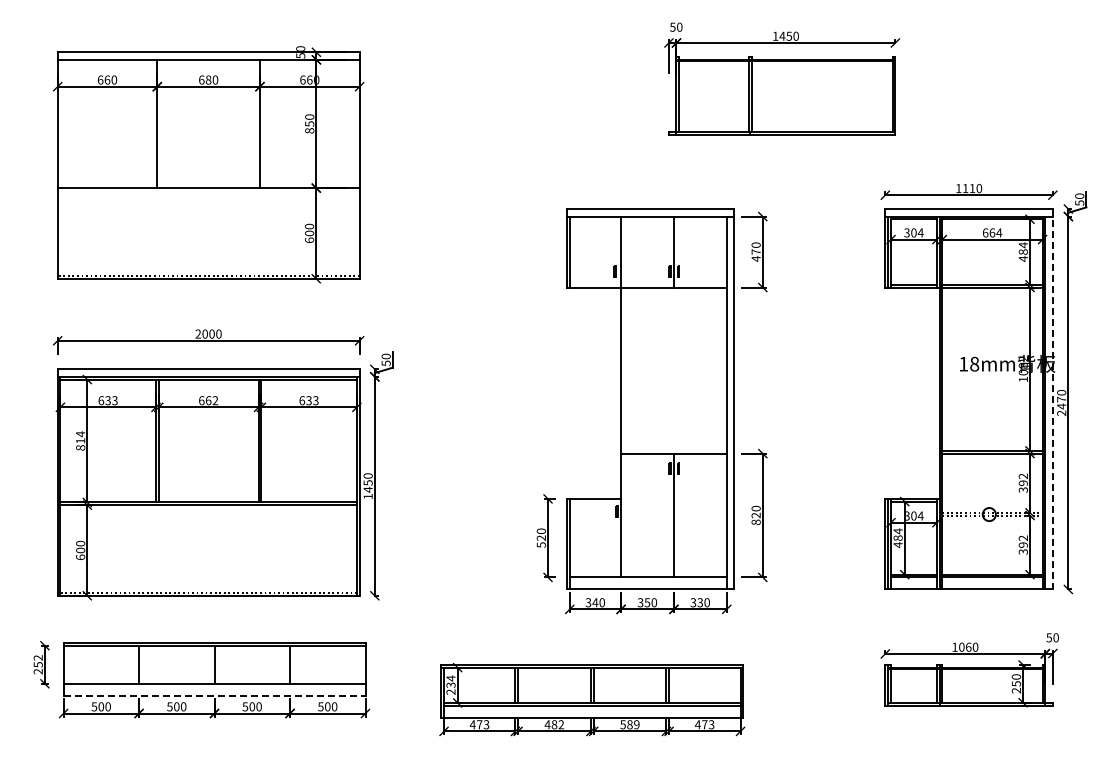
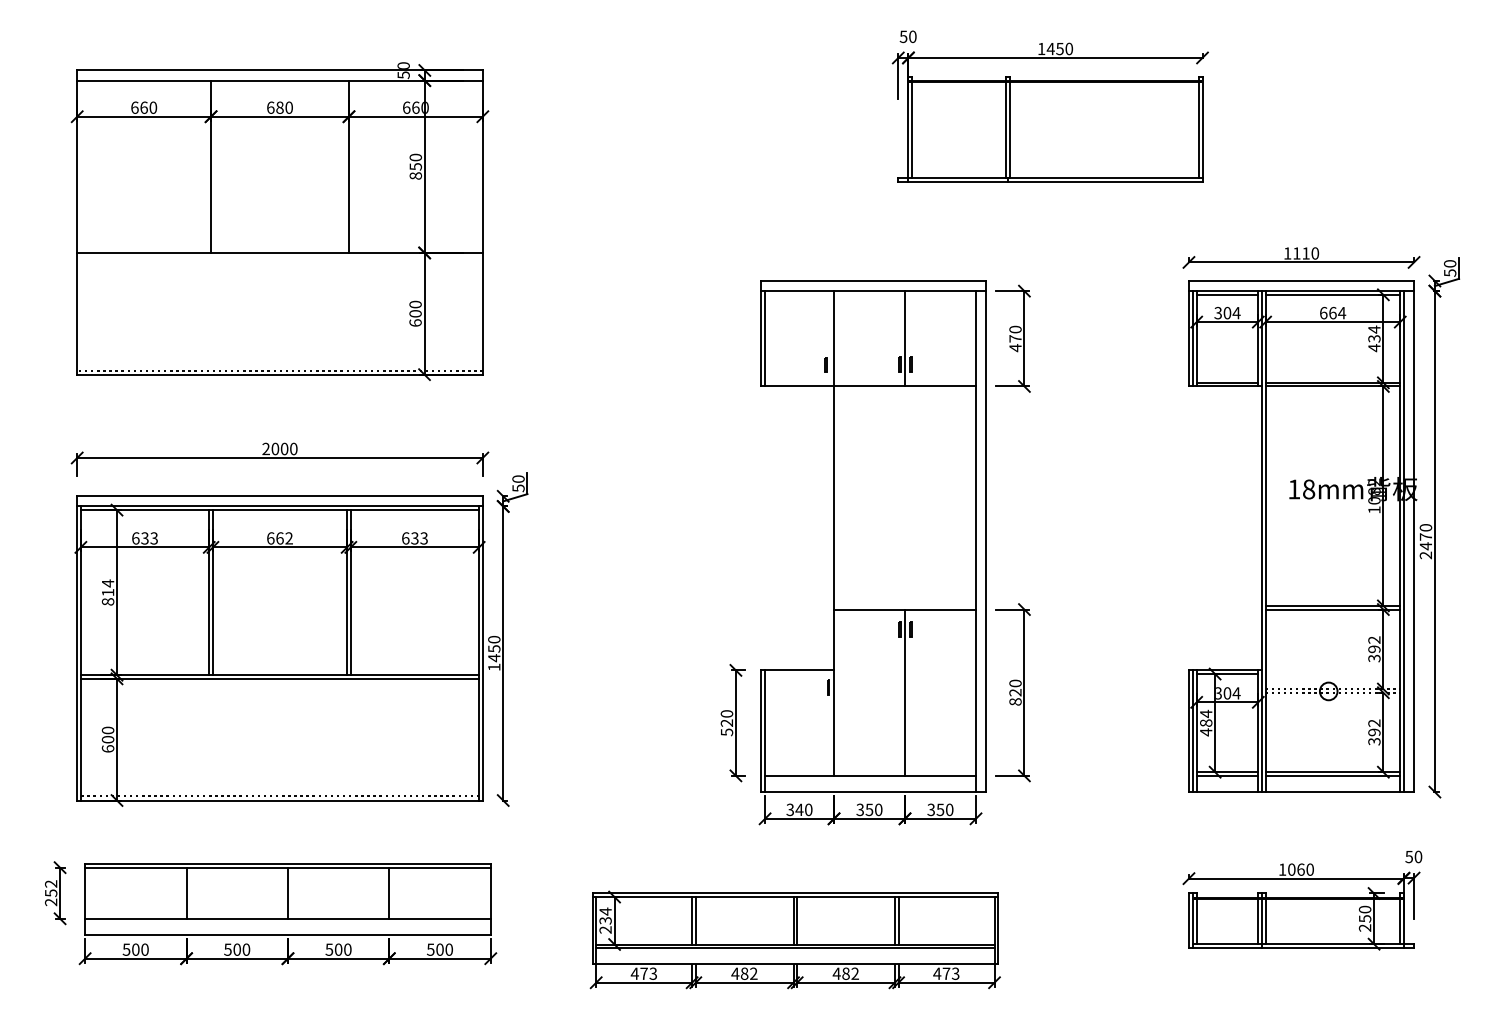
text: (1023, 251) -> (1374, 338), 484 -> 434
line: (1052, 399) -> (1413, 536), dashed -> solid
text: (699, 602) -> (939, 809), 330 -> 350
line: (214, 695) -> (287, 934), dashed -> solid
text: (629, 724) -> (845, 973), 589 -> 482

